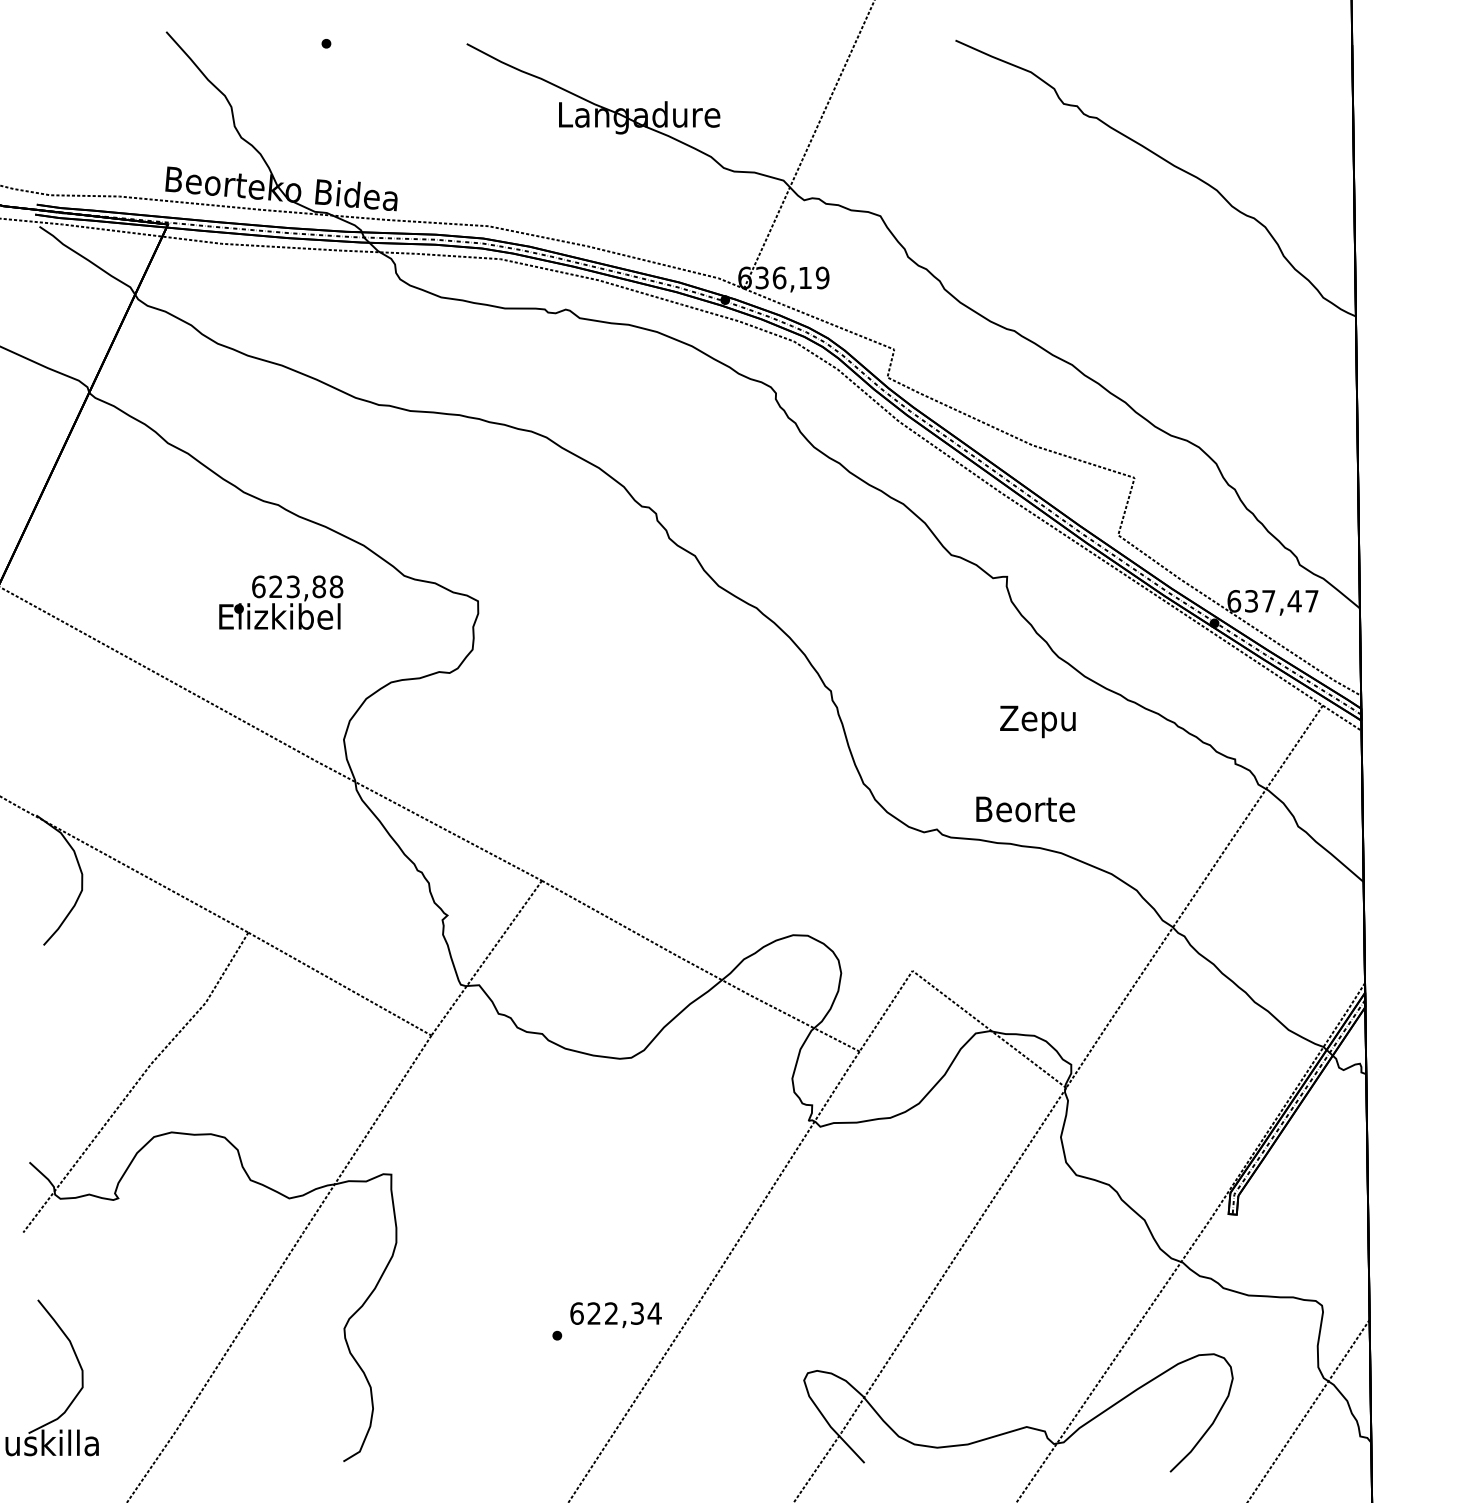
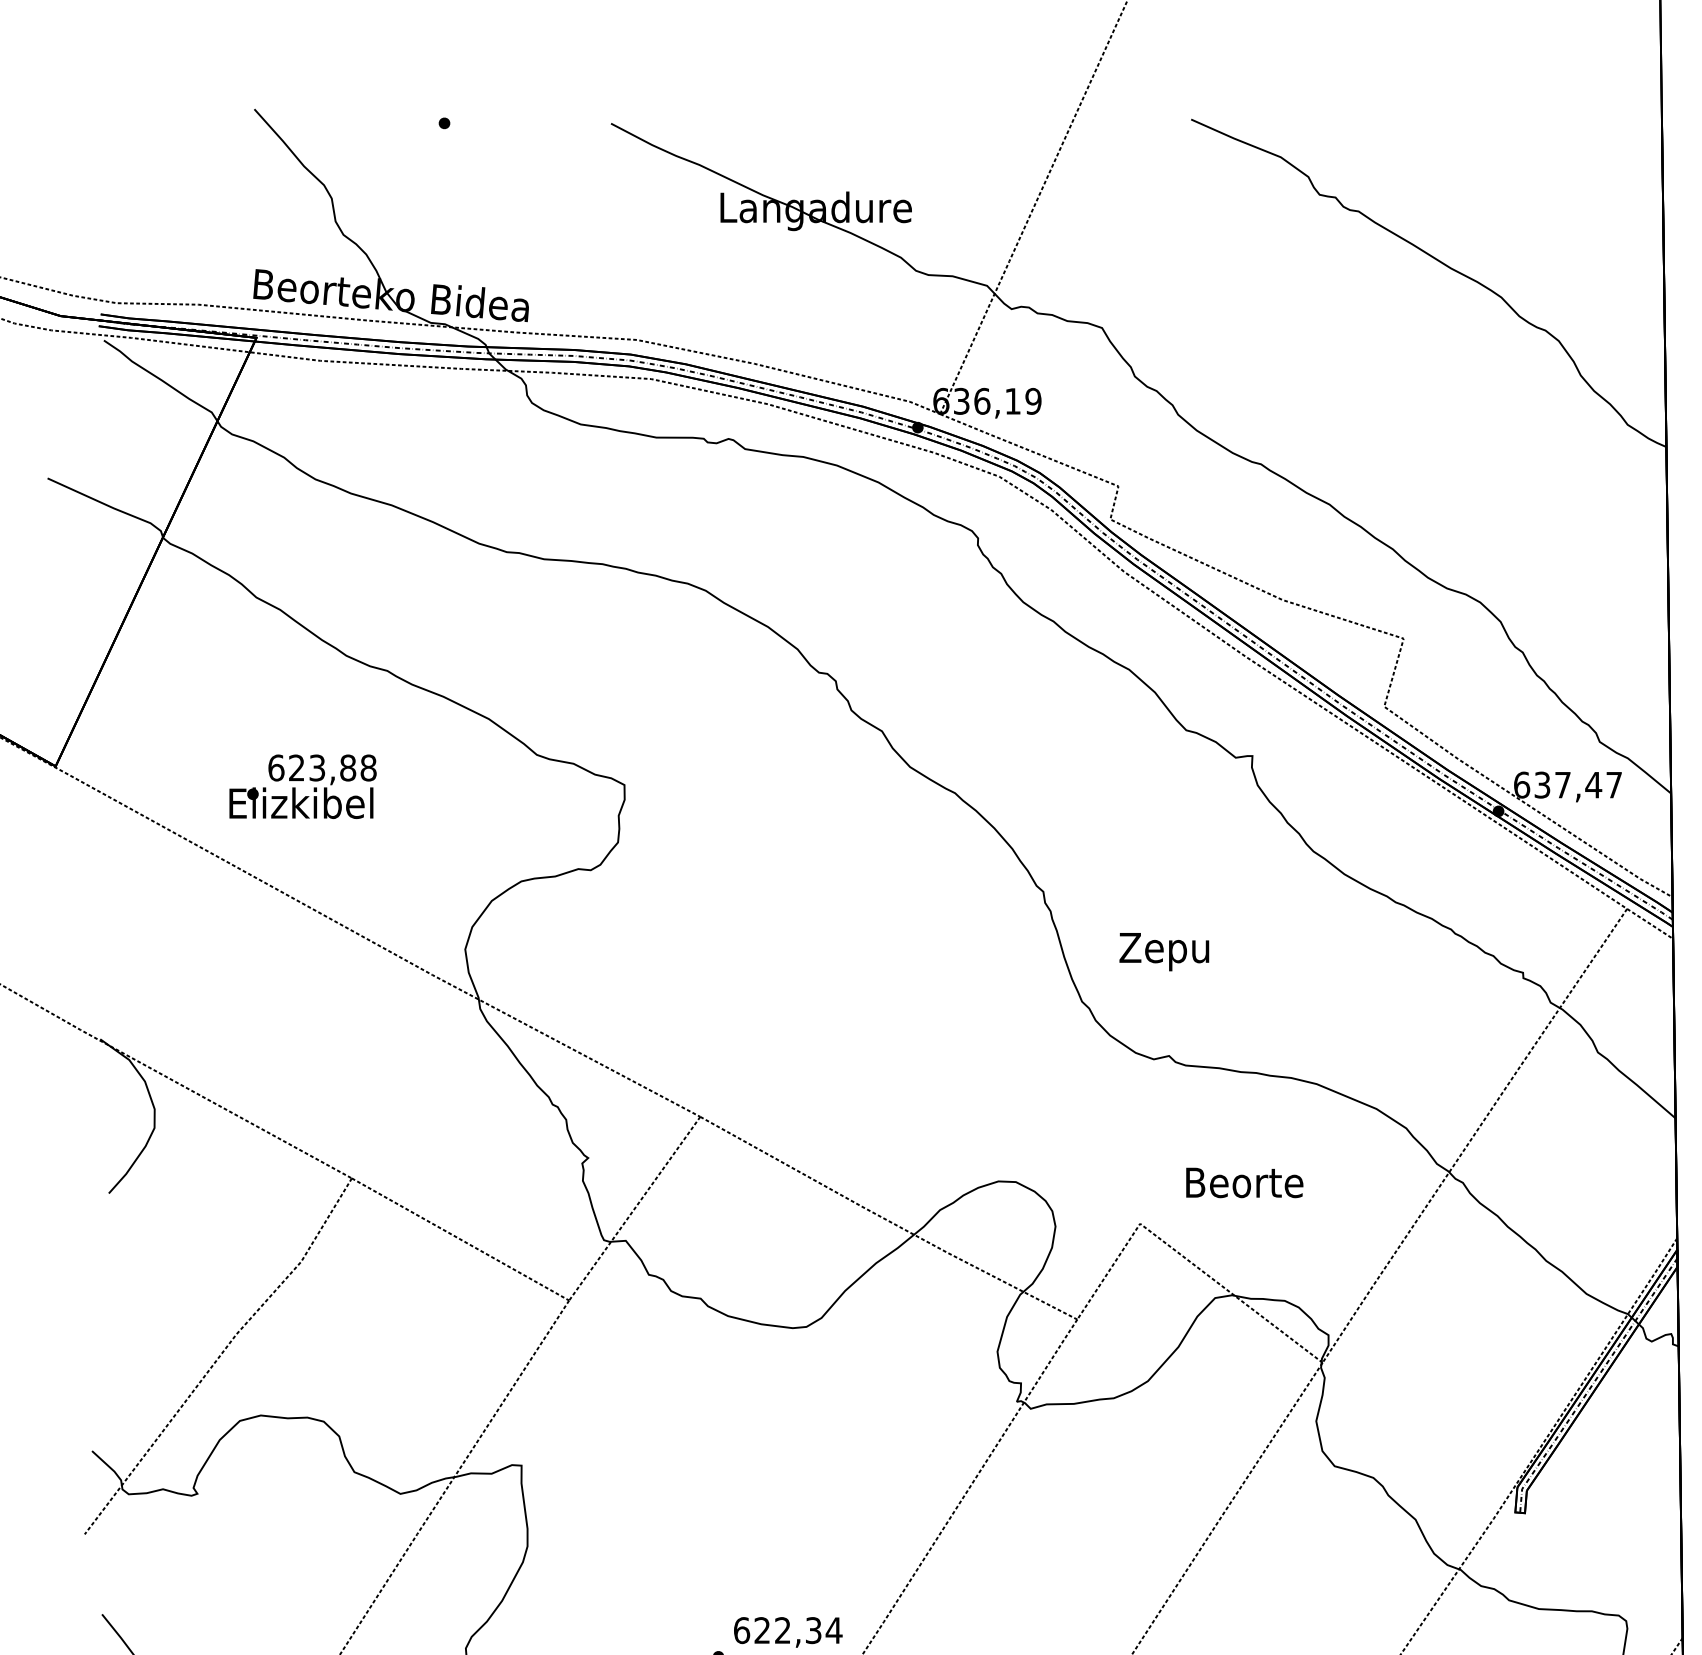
text: (281, 602) -> (303, 786), moved
text: (1037, 721) -> (1163, 951), moved
text: (1025, 809) -> (1244, 1182), moved

